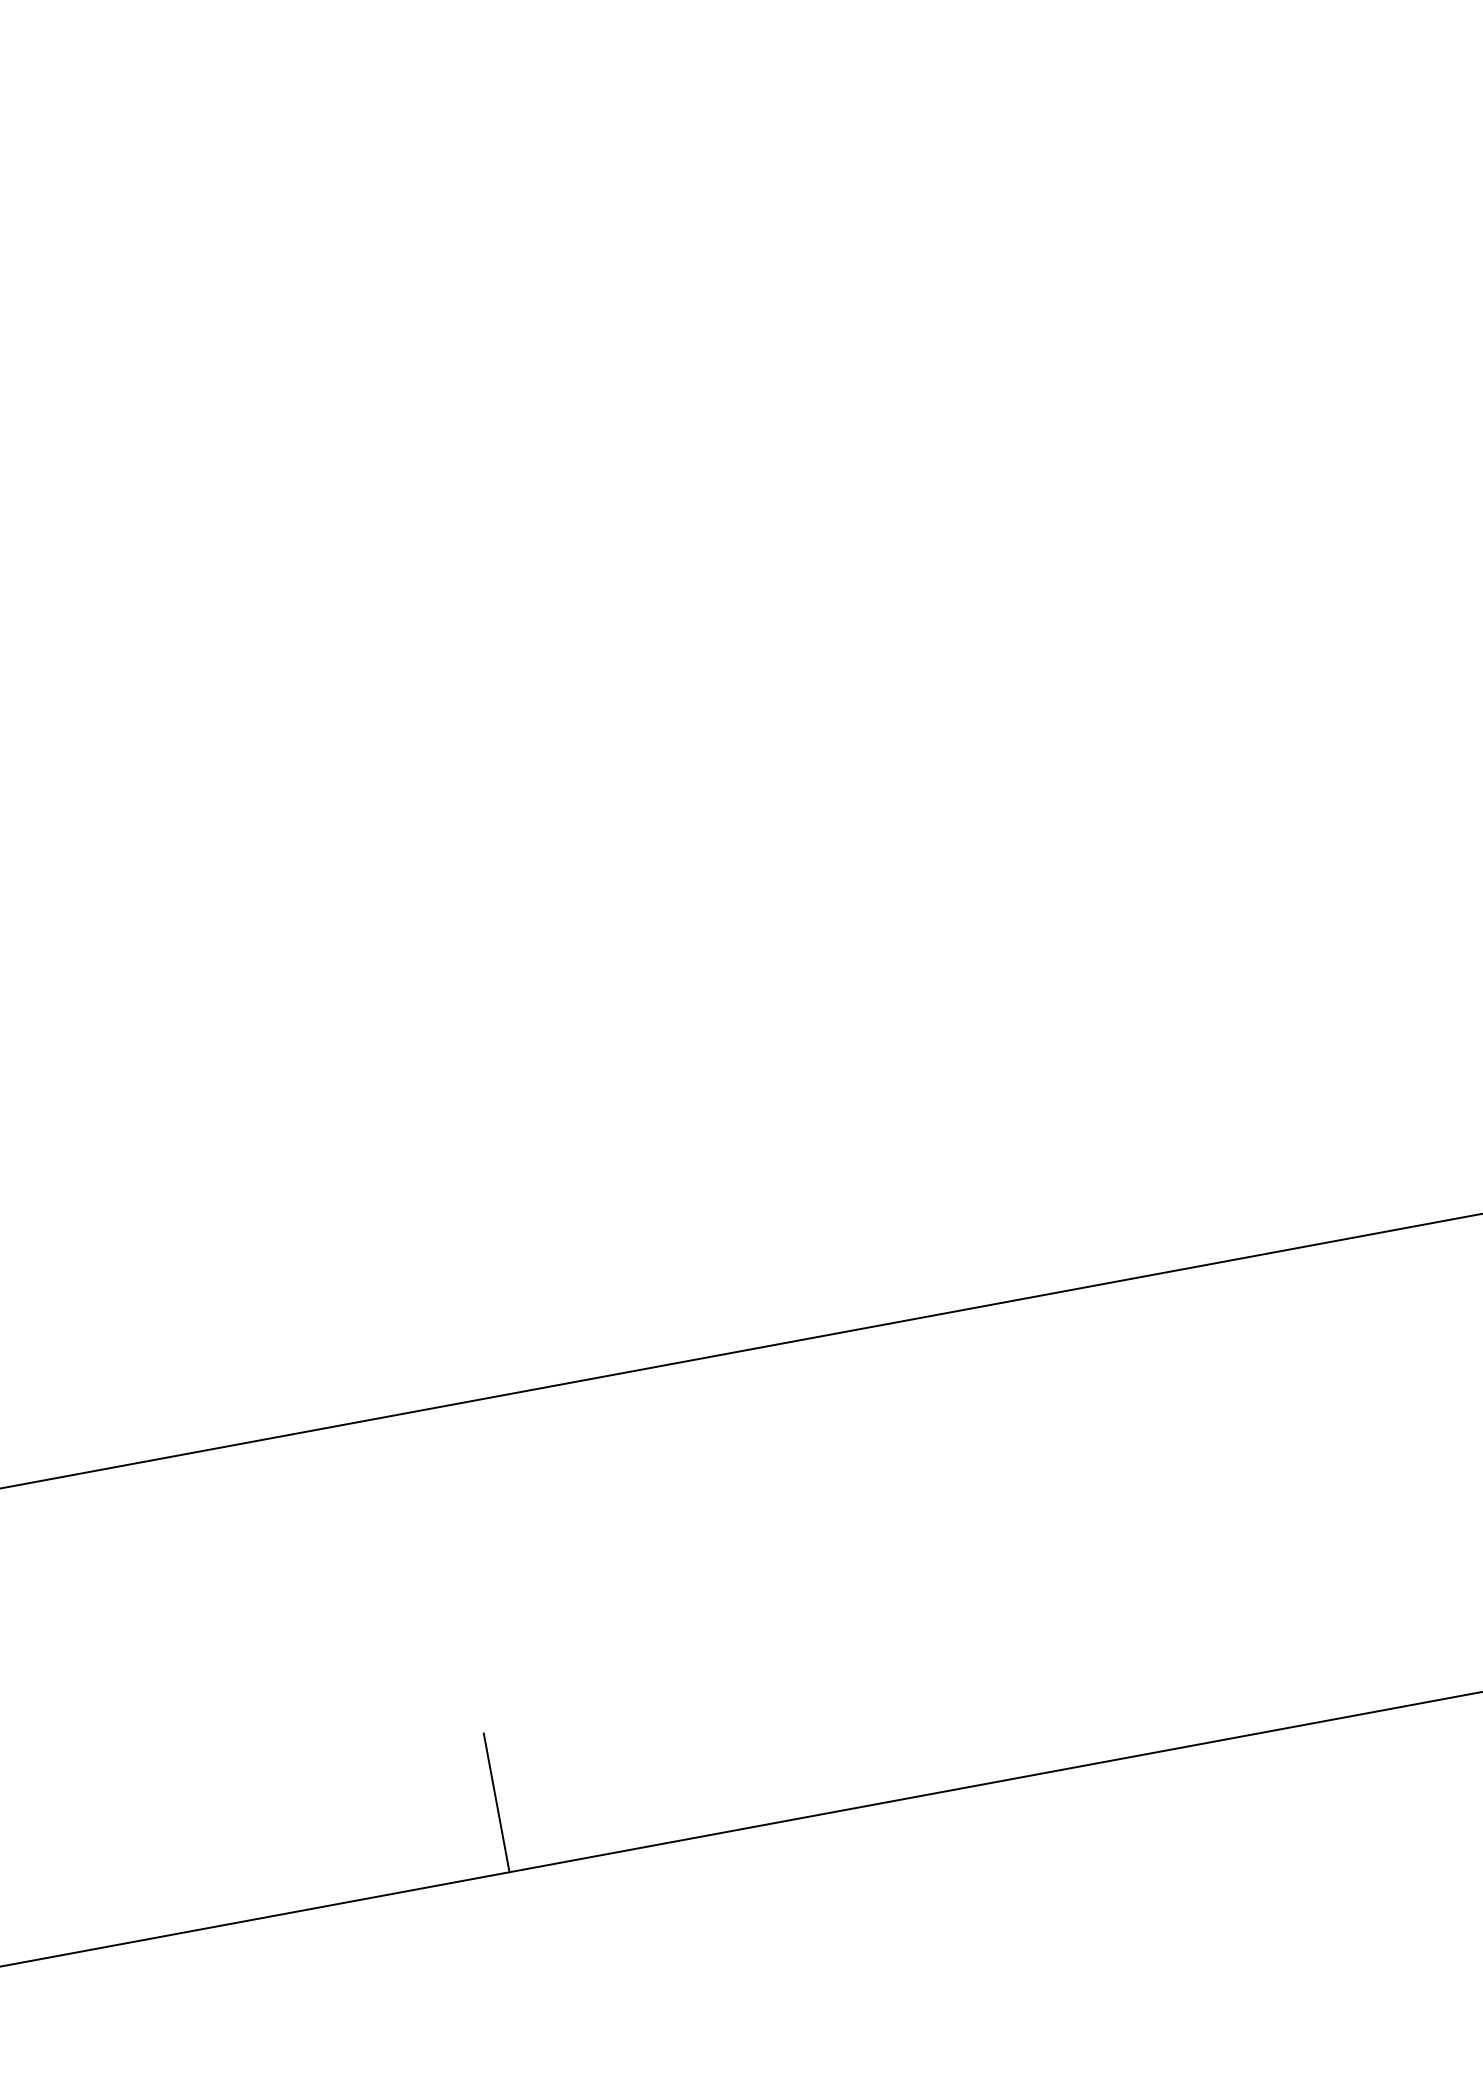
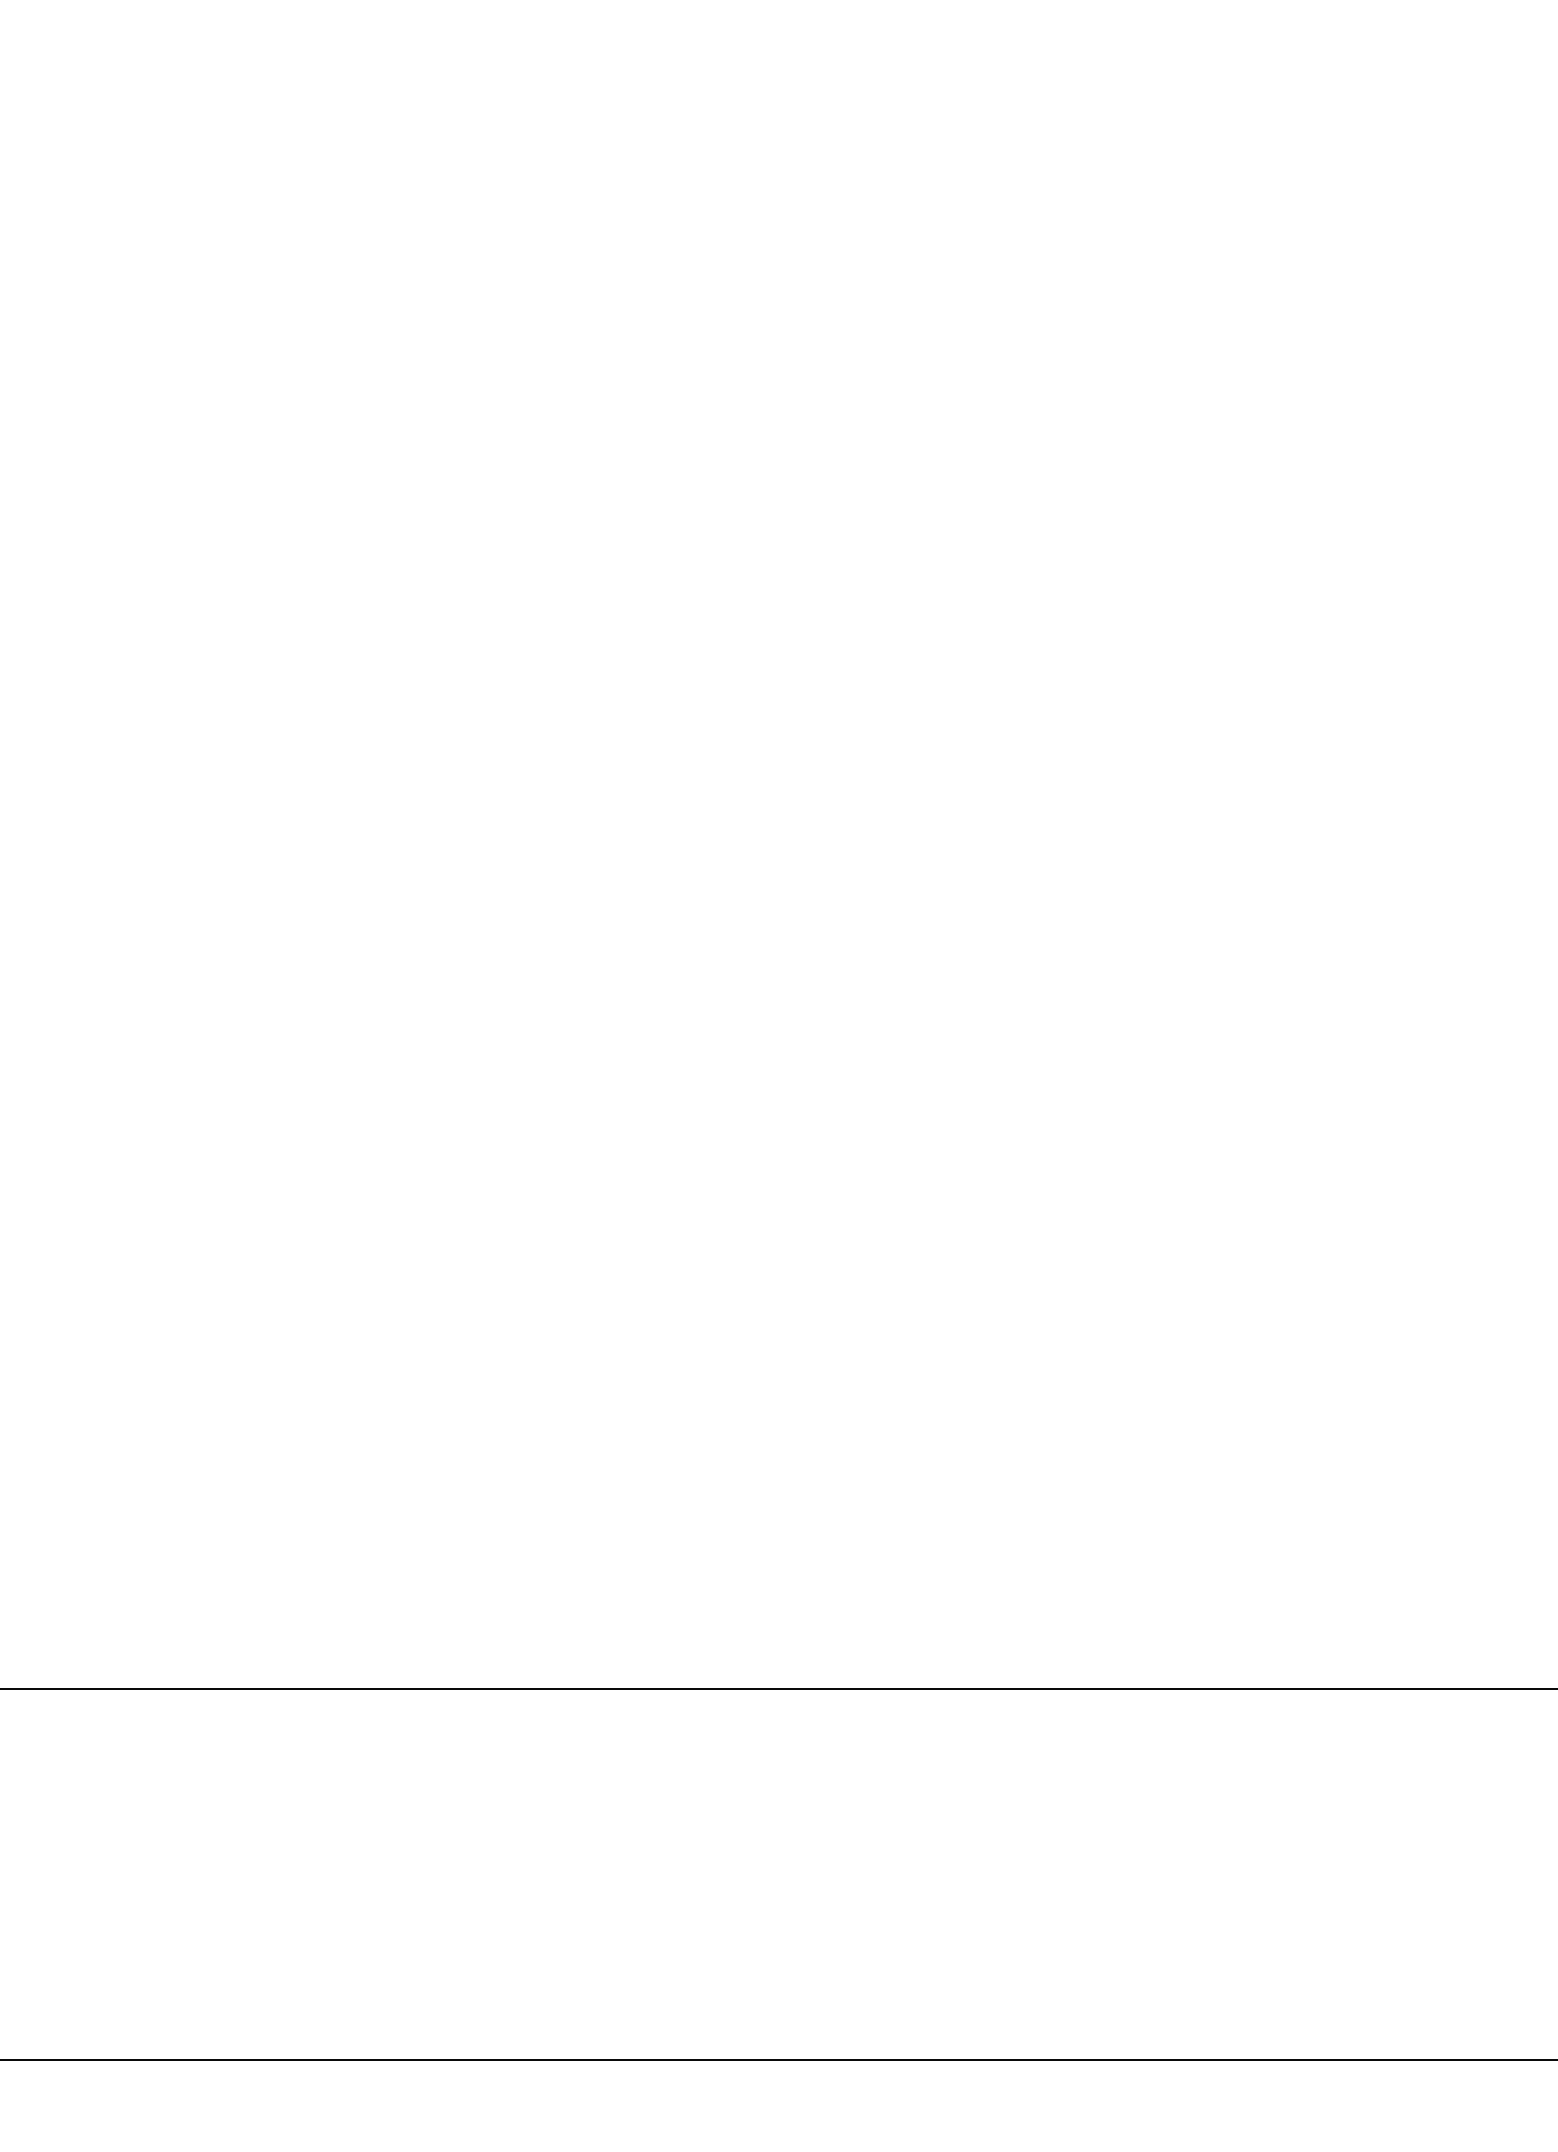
line: (496, 1802) -> (506, 2003), removed

